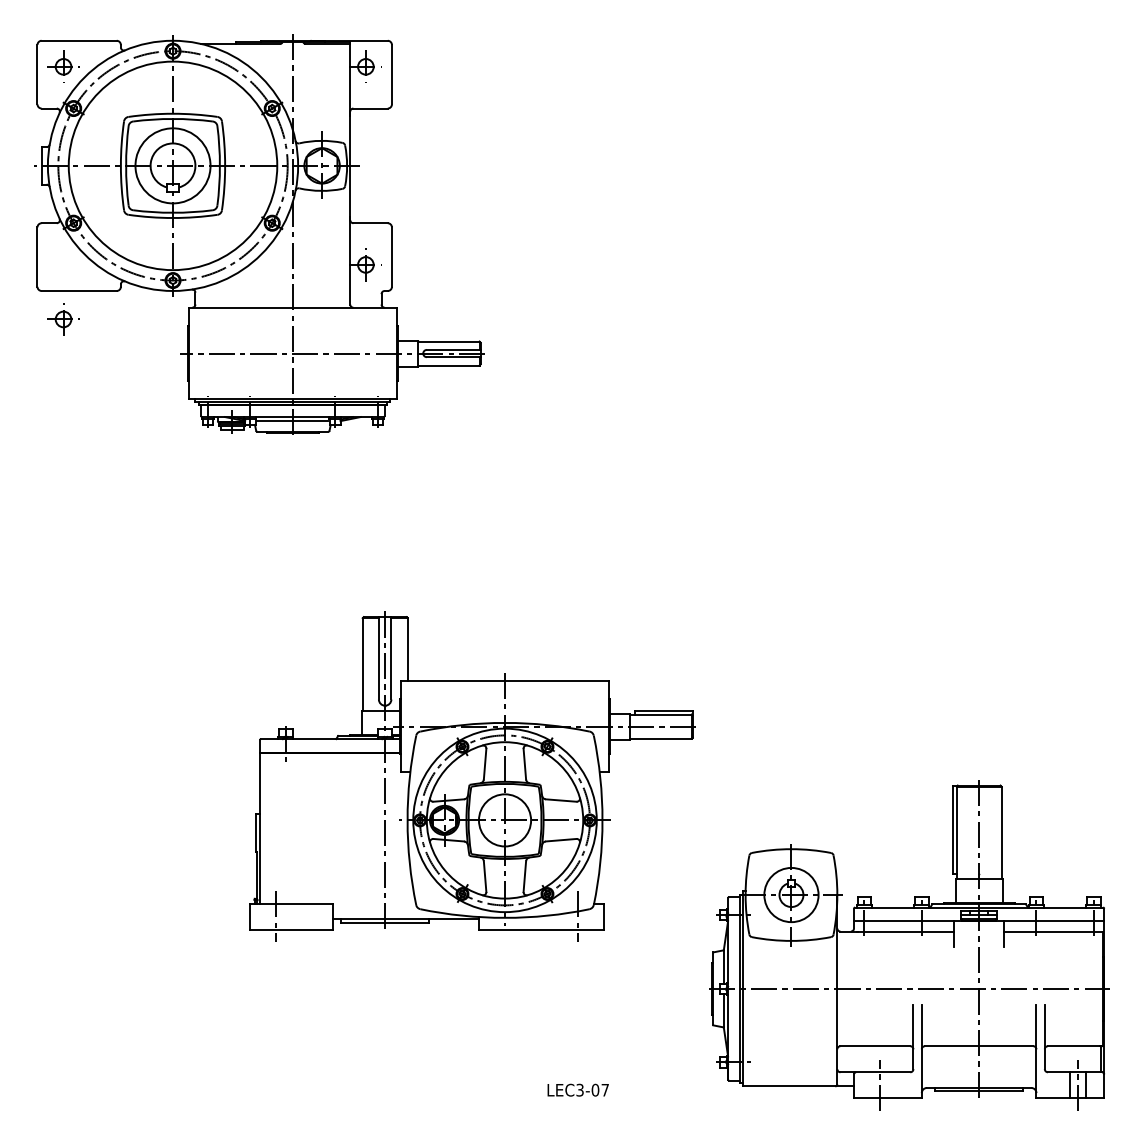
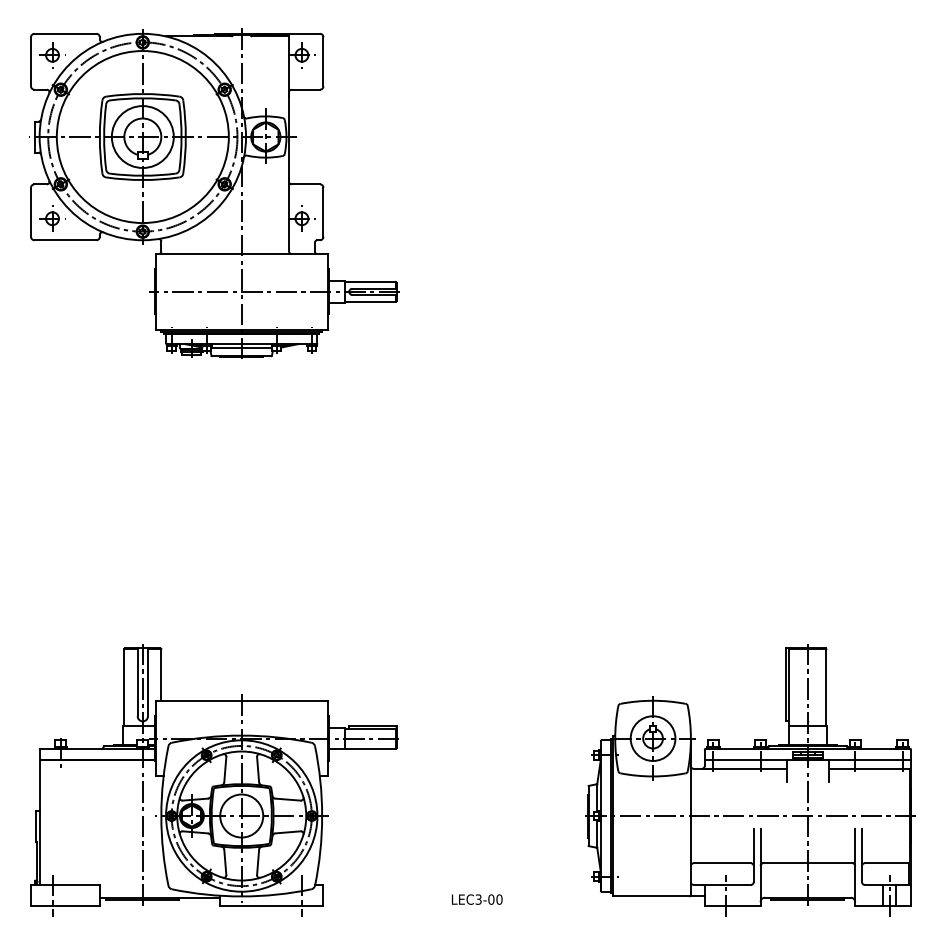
part: (63, 319) -> (52, 218), moved
part: (472, 777) -> (214, 780), moved
text: (605, 1090) -> (499, 899), LEC3-07 -> LEC3-00

